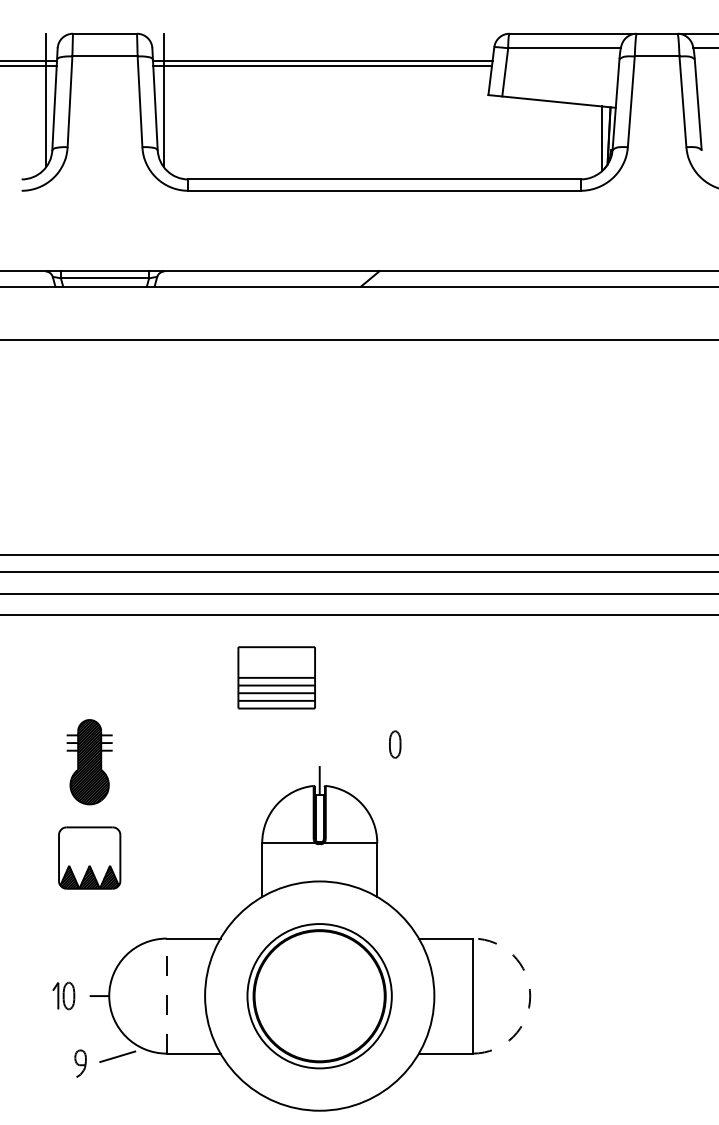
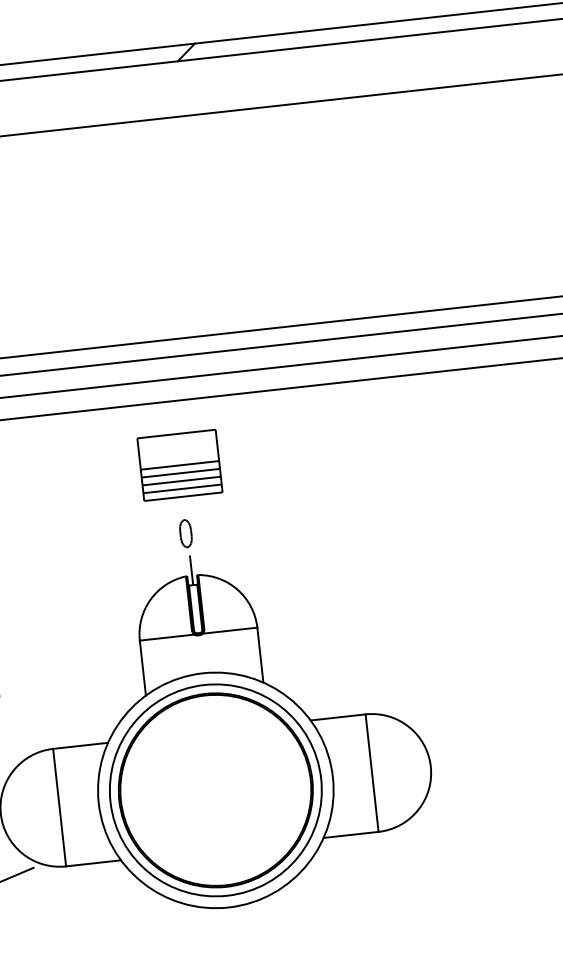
part: (276, 677) -> (179, 465), moved
part: (395, 744) -> (186, 533), moved
line: (166, 996) -> (59, 808), dashed -> solid
part: (319, 996) -> (215, 790), size x1.43
arc: (530, 996) -> (431, 767), dashed -> solid

